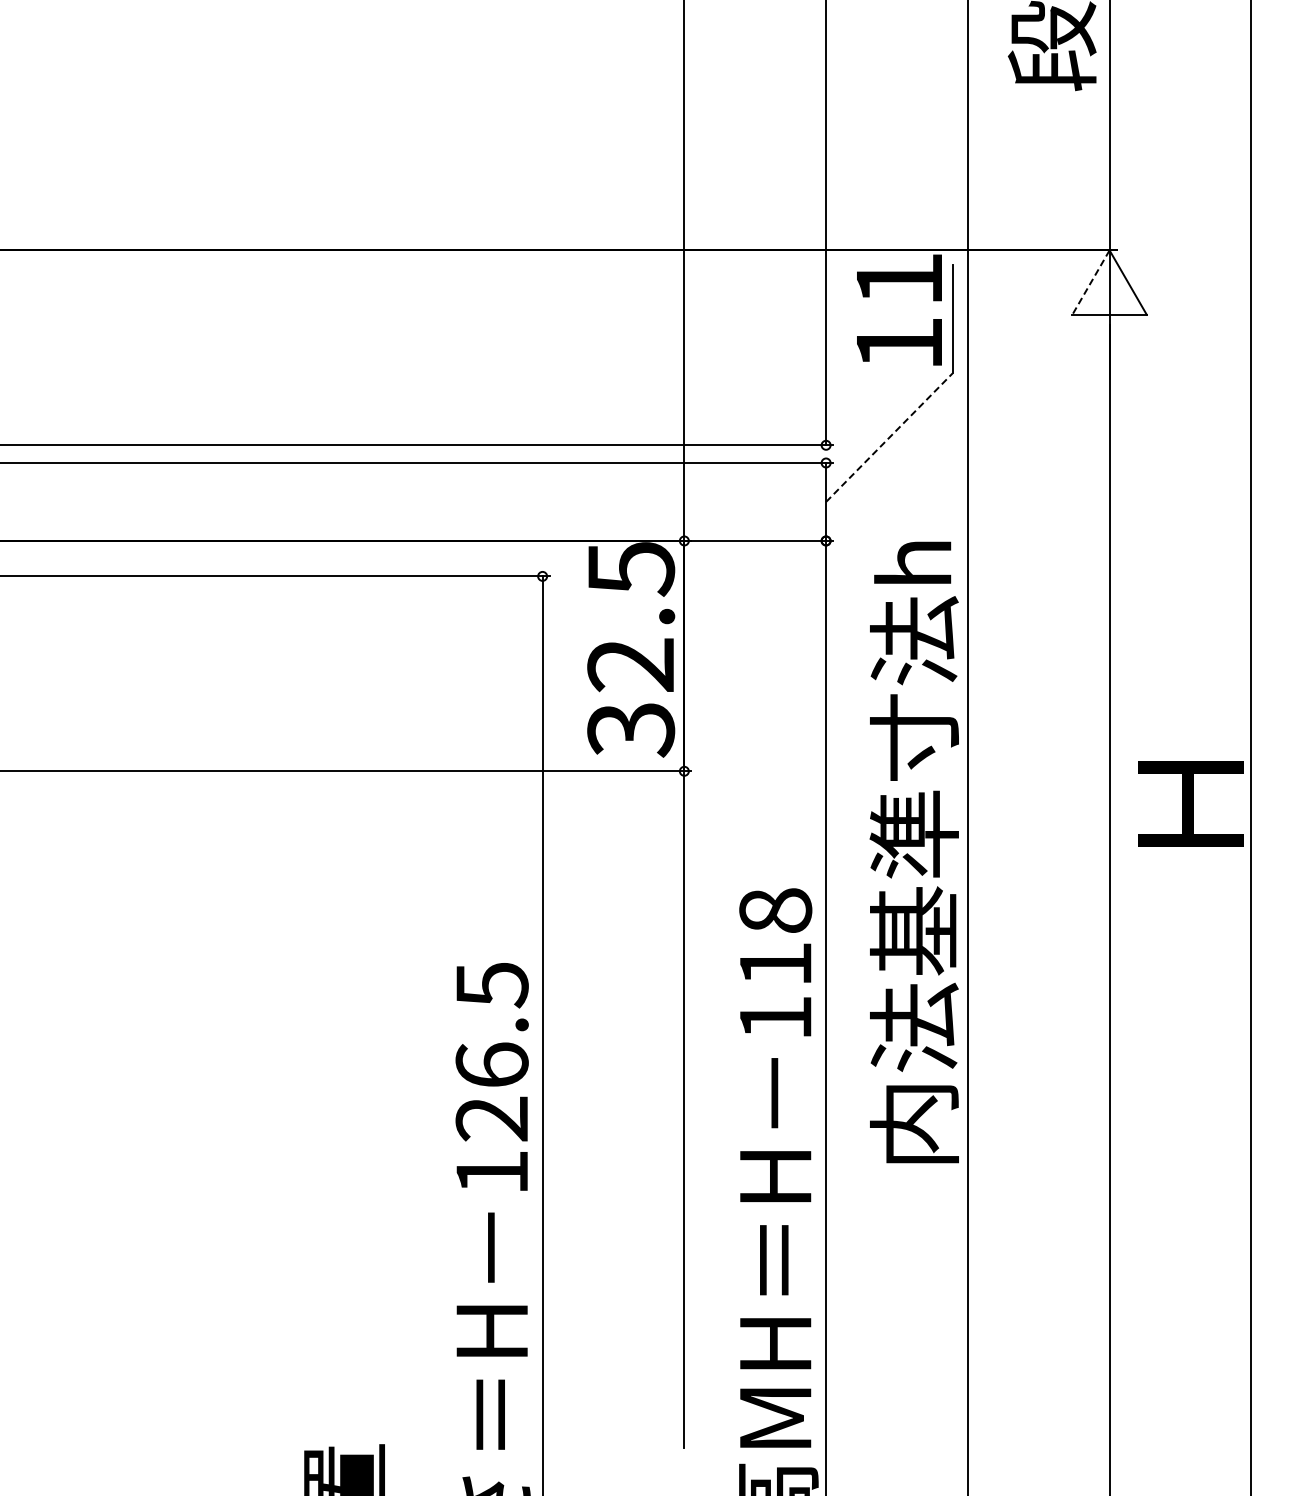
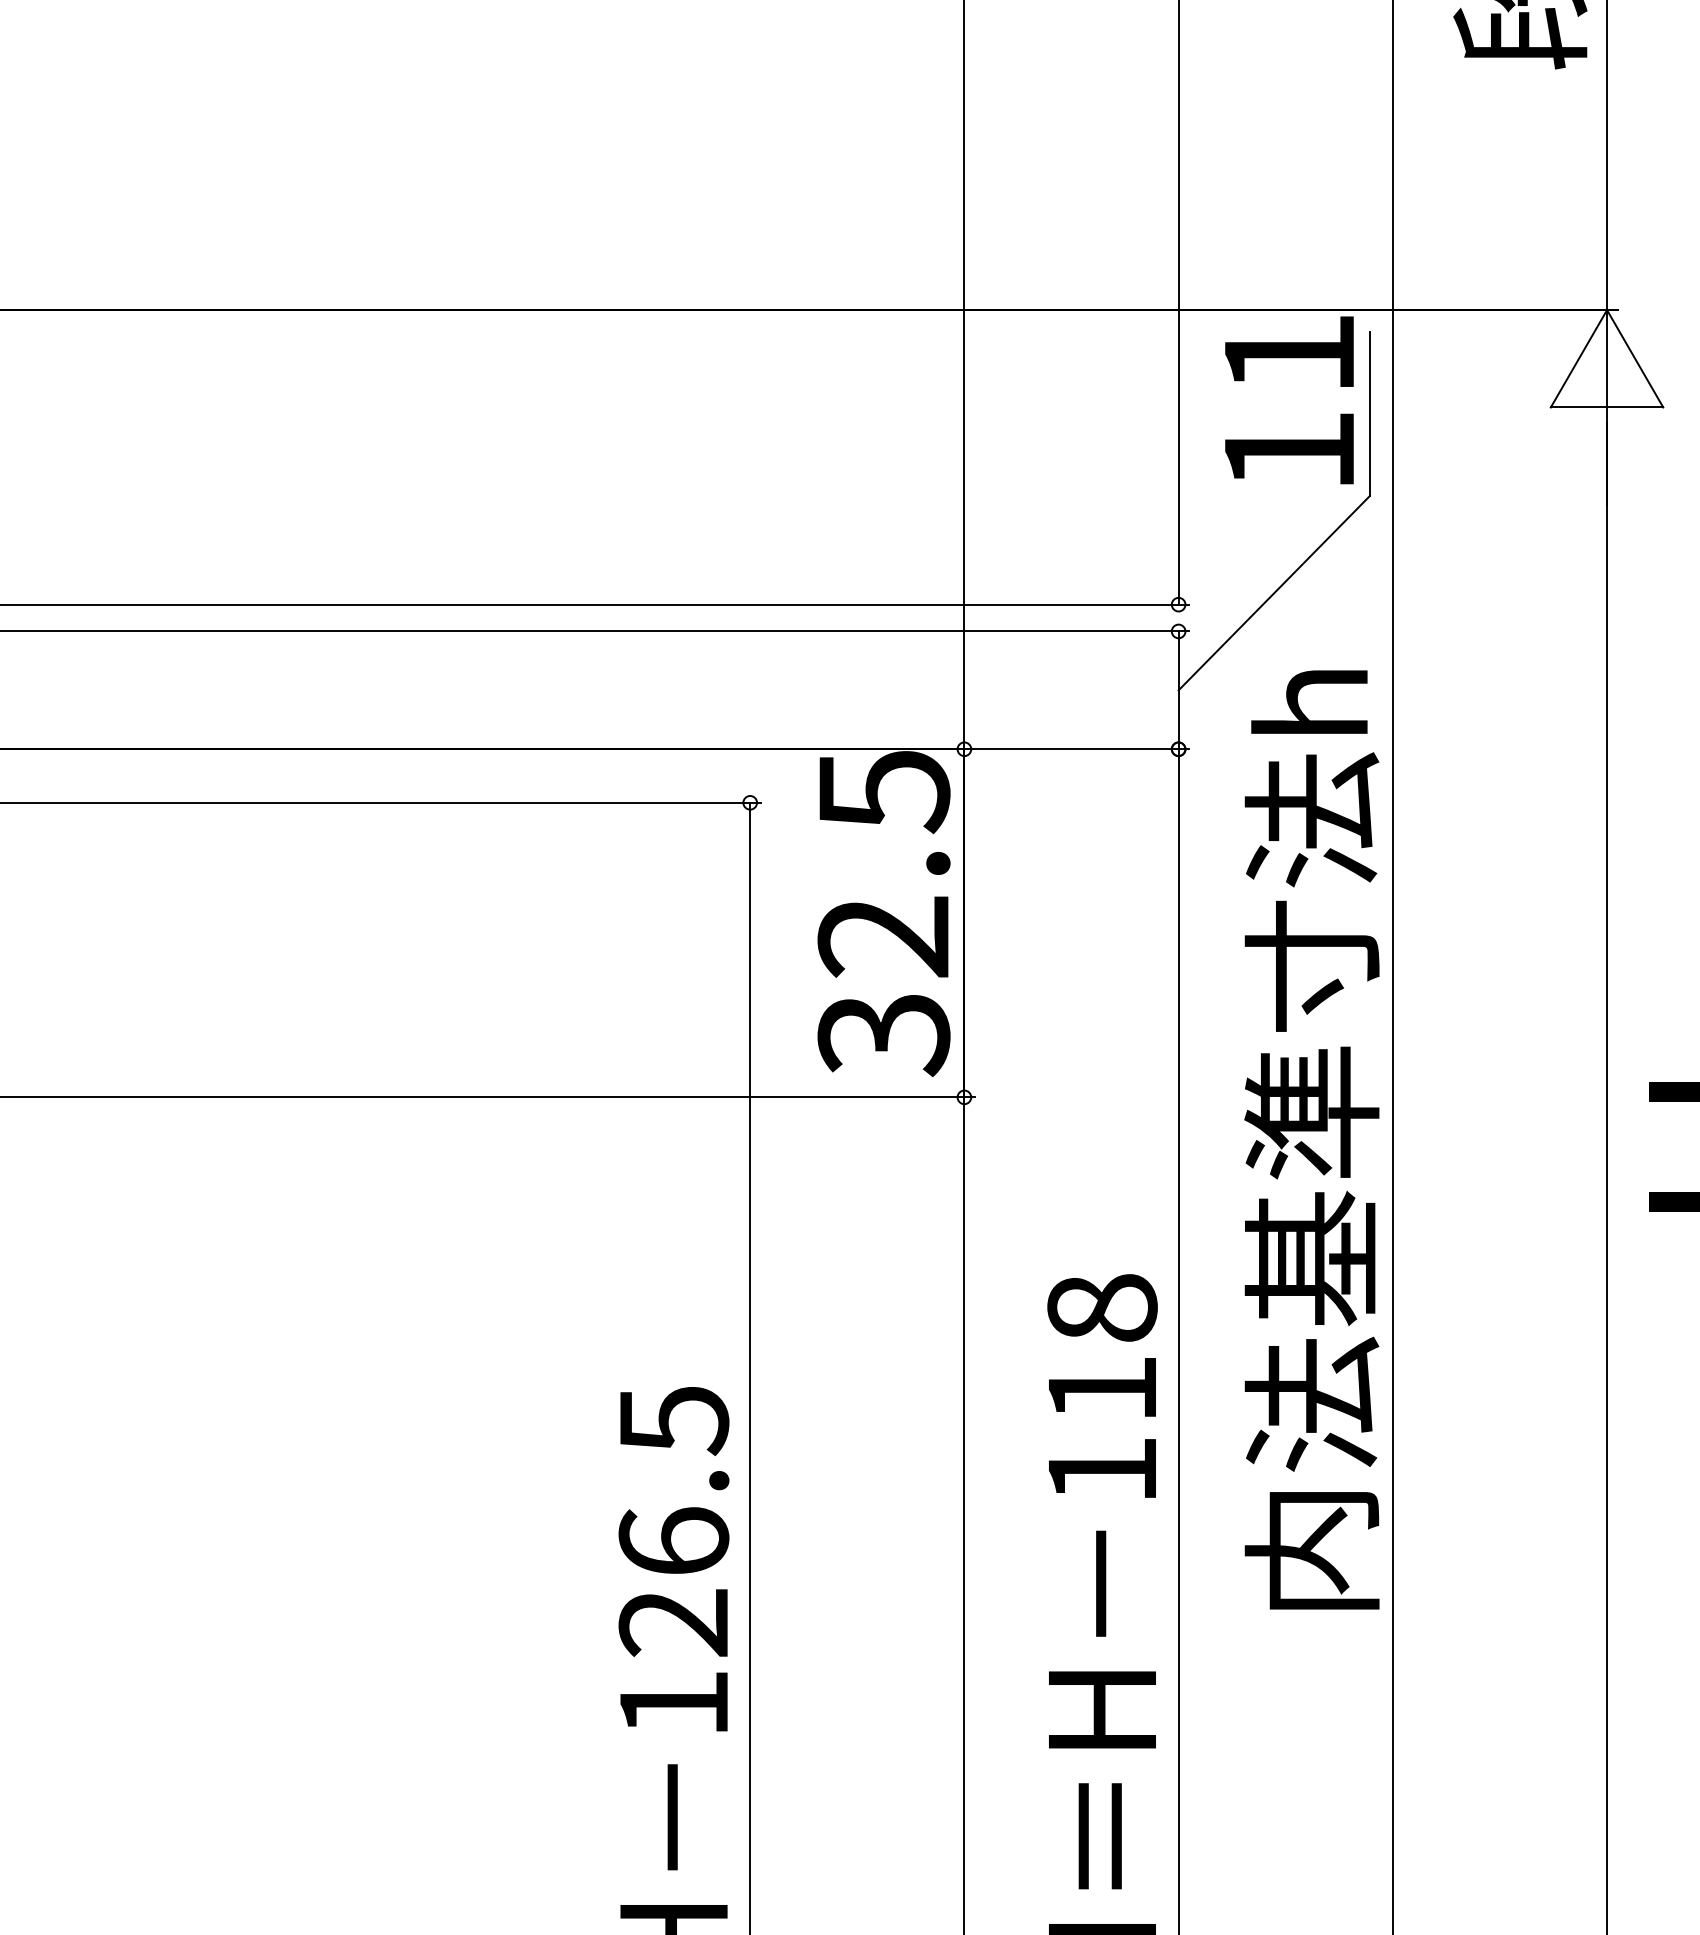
line: (1090, 283) -> (1578, 360), dashed -> solid
line: (889, 437) -> (1274, 592), dashed -> solid
text: (913, 852) -> (1310, 1139), moved

